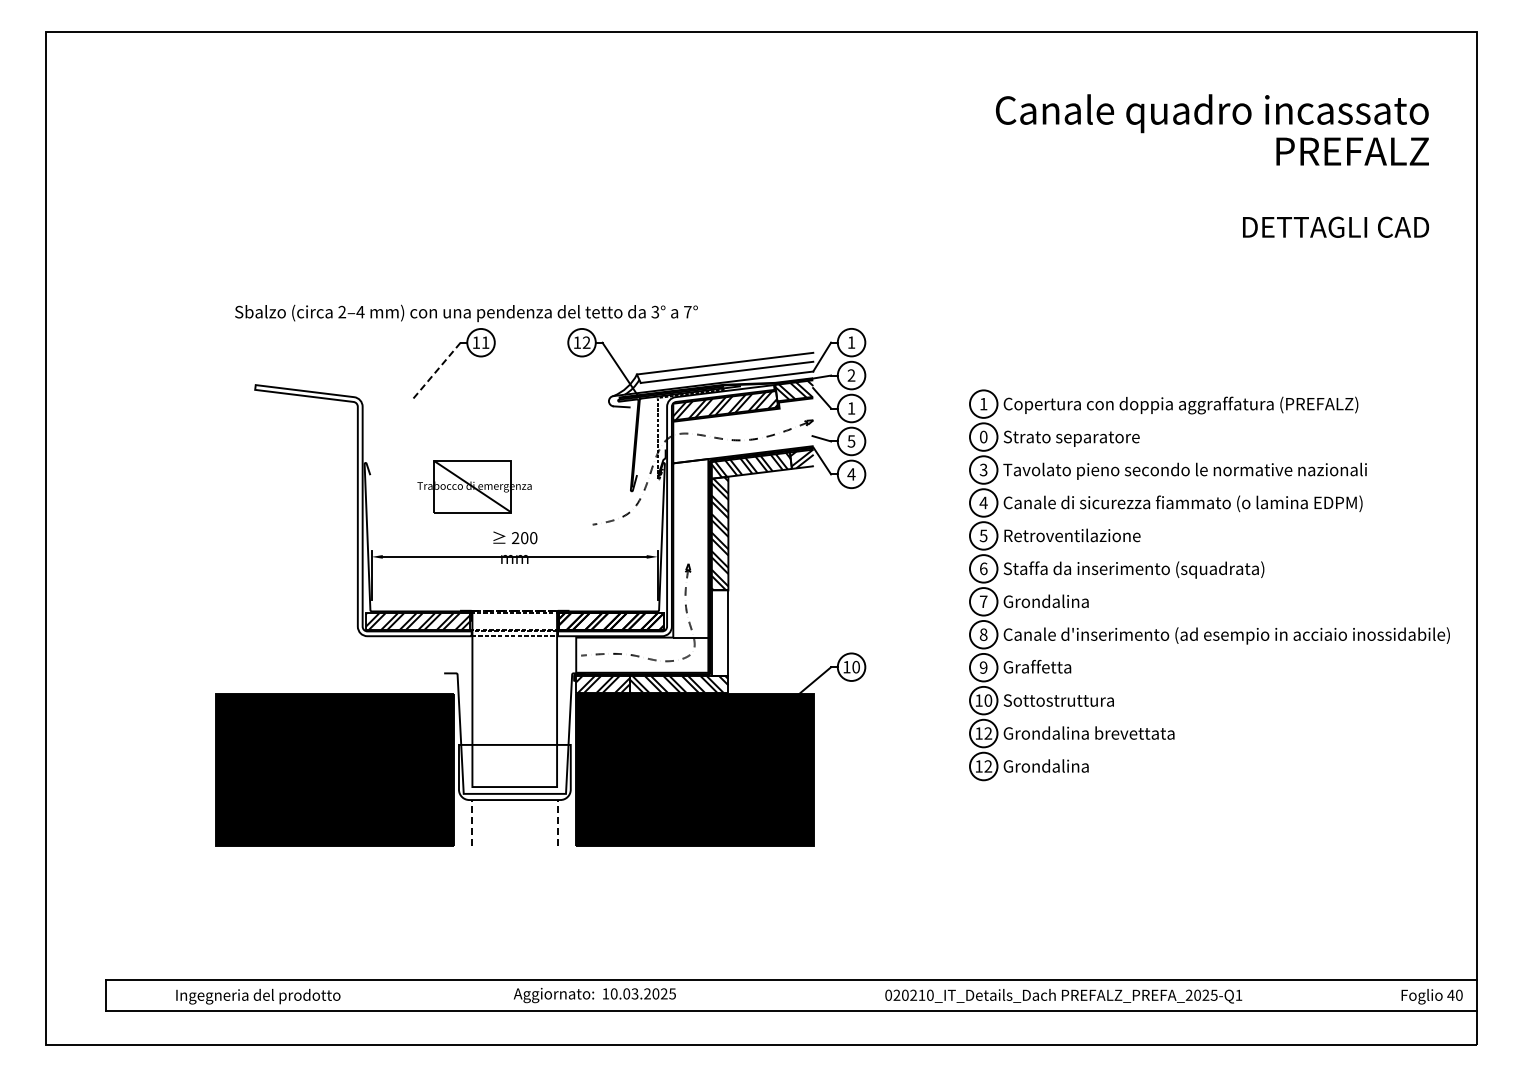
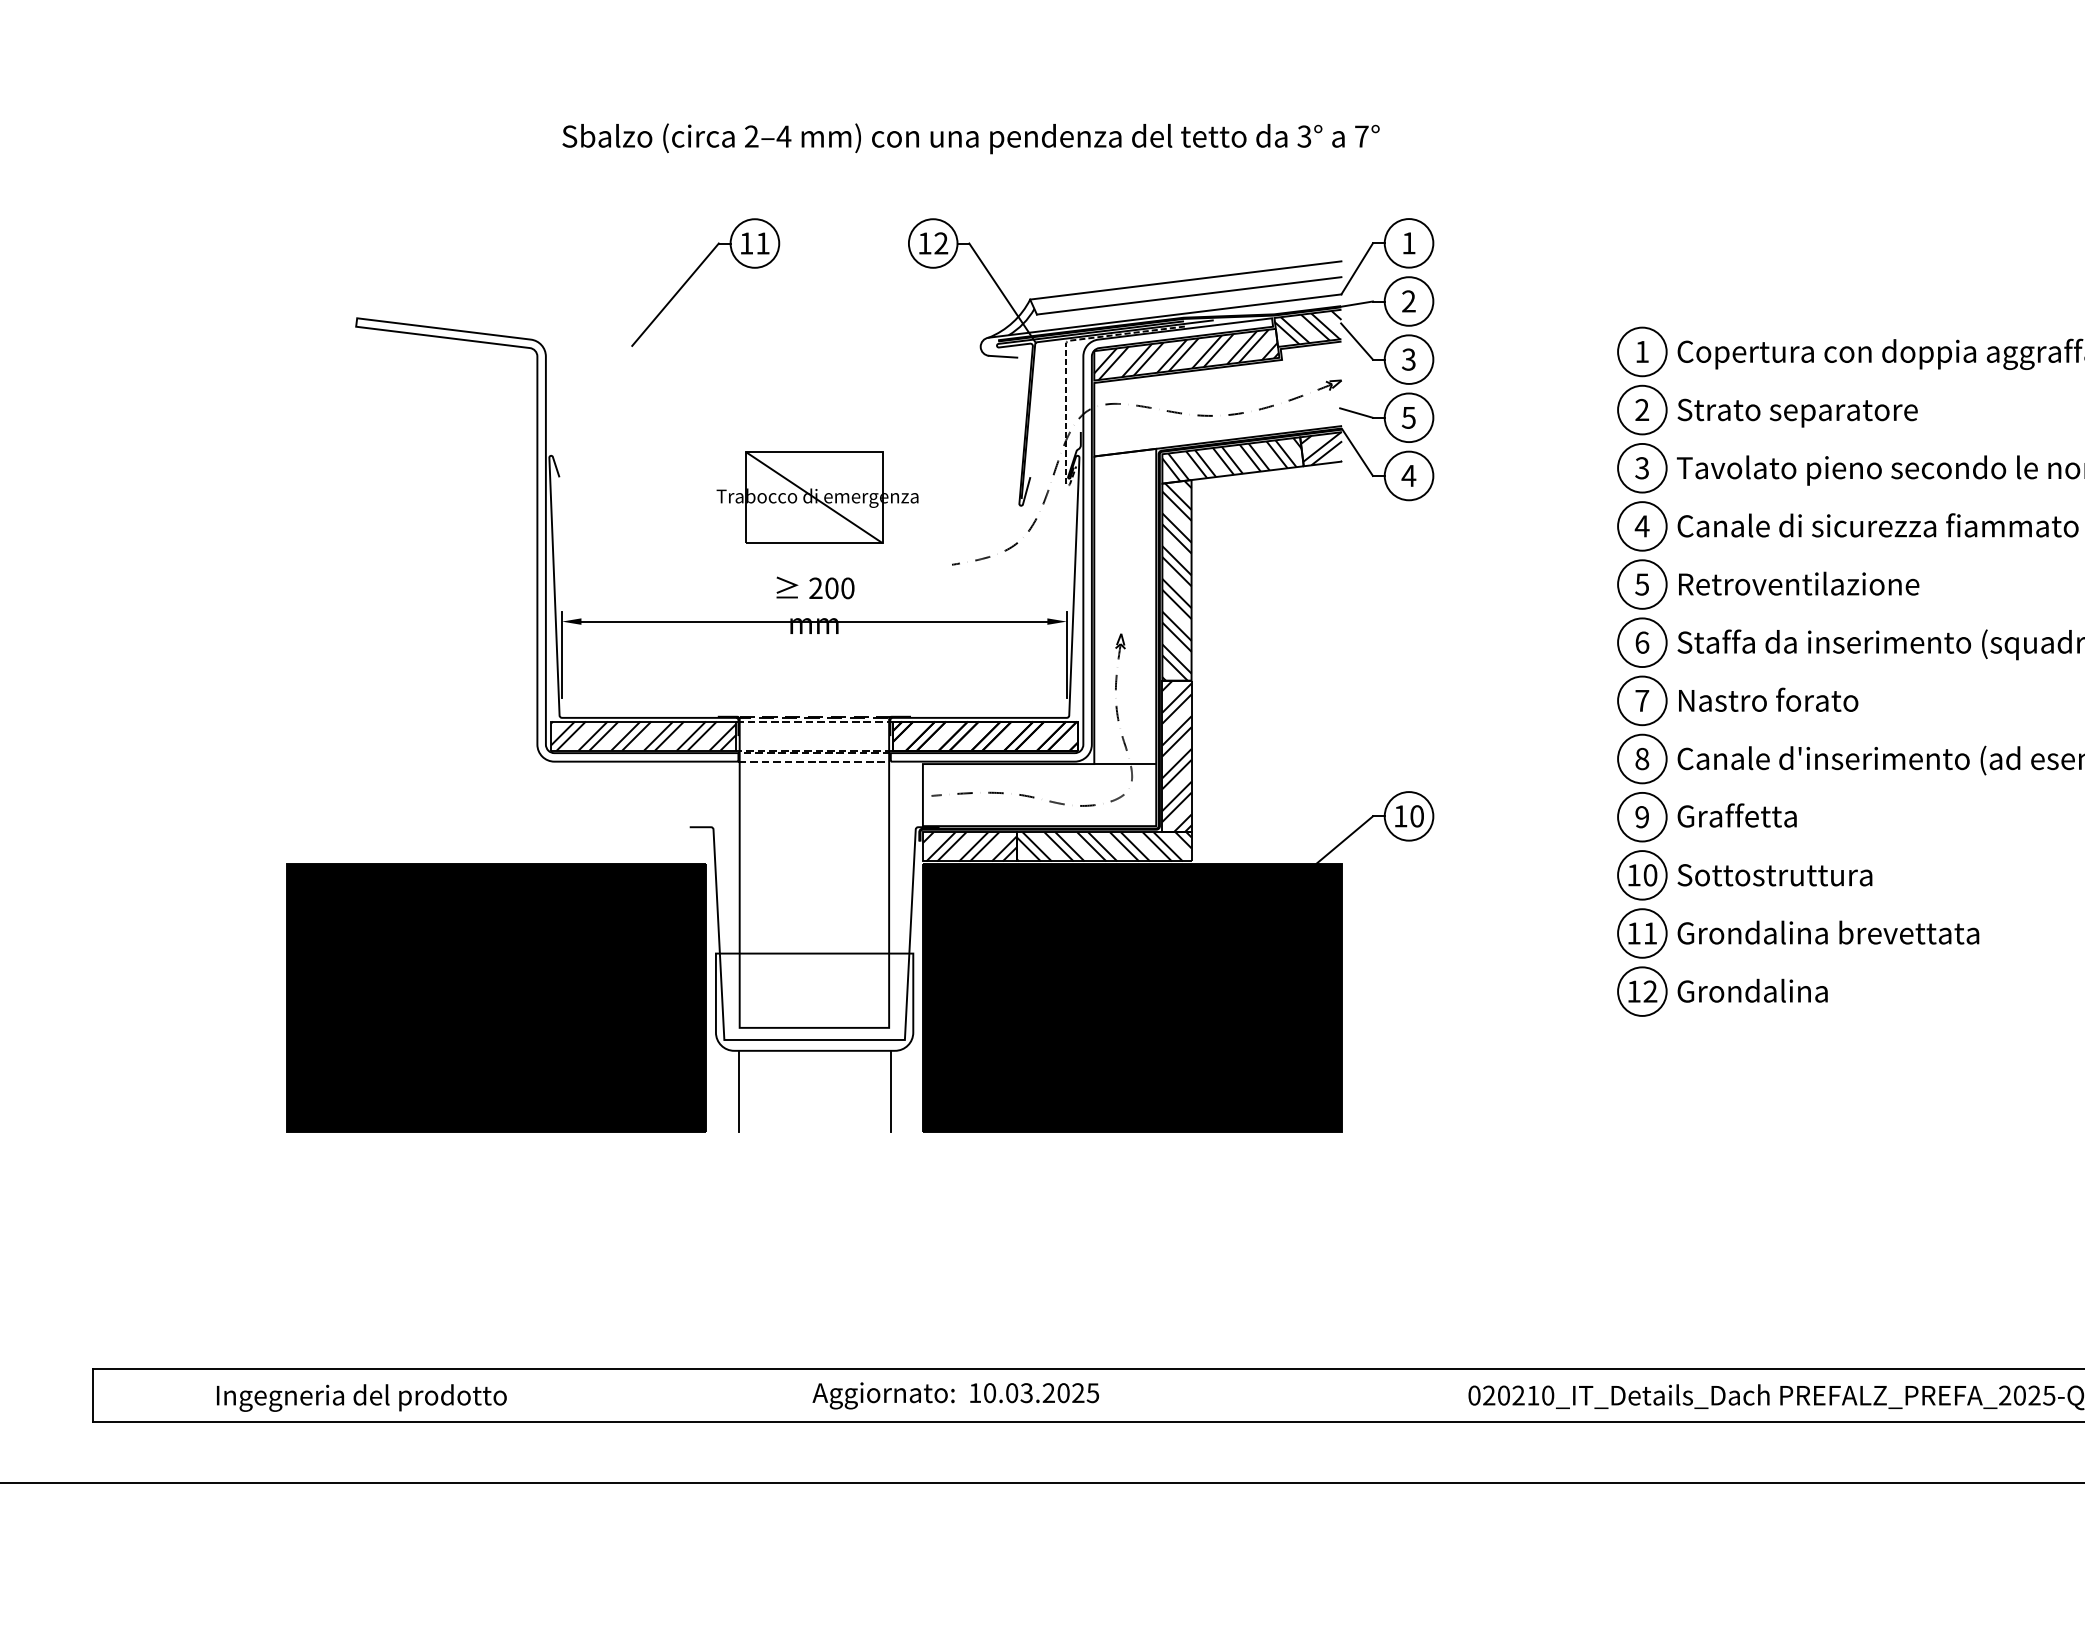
text: (466, 313) -> (971, 138), moved
line: (436, 371) -> (676, 294), dashed -> solid
text: (851, 408) -> (1408, 359), 1 -> 3
text: (983, 436) -> (1641, 409), 0 -> 2
part: (474, 486) -> (817, 497), moved
text: (1054, 601) -> (1767, 700), Grondalina -> Nastro forato
hatch: (719, 633) -> (1175, 756), added
text: (988, 733) -> (1650, 933), 12 -> 11
line: (471, 822) -> (738, 1090), dashed -> solid
line: (557, 822) -> (889, 1090), dashed -> solid

